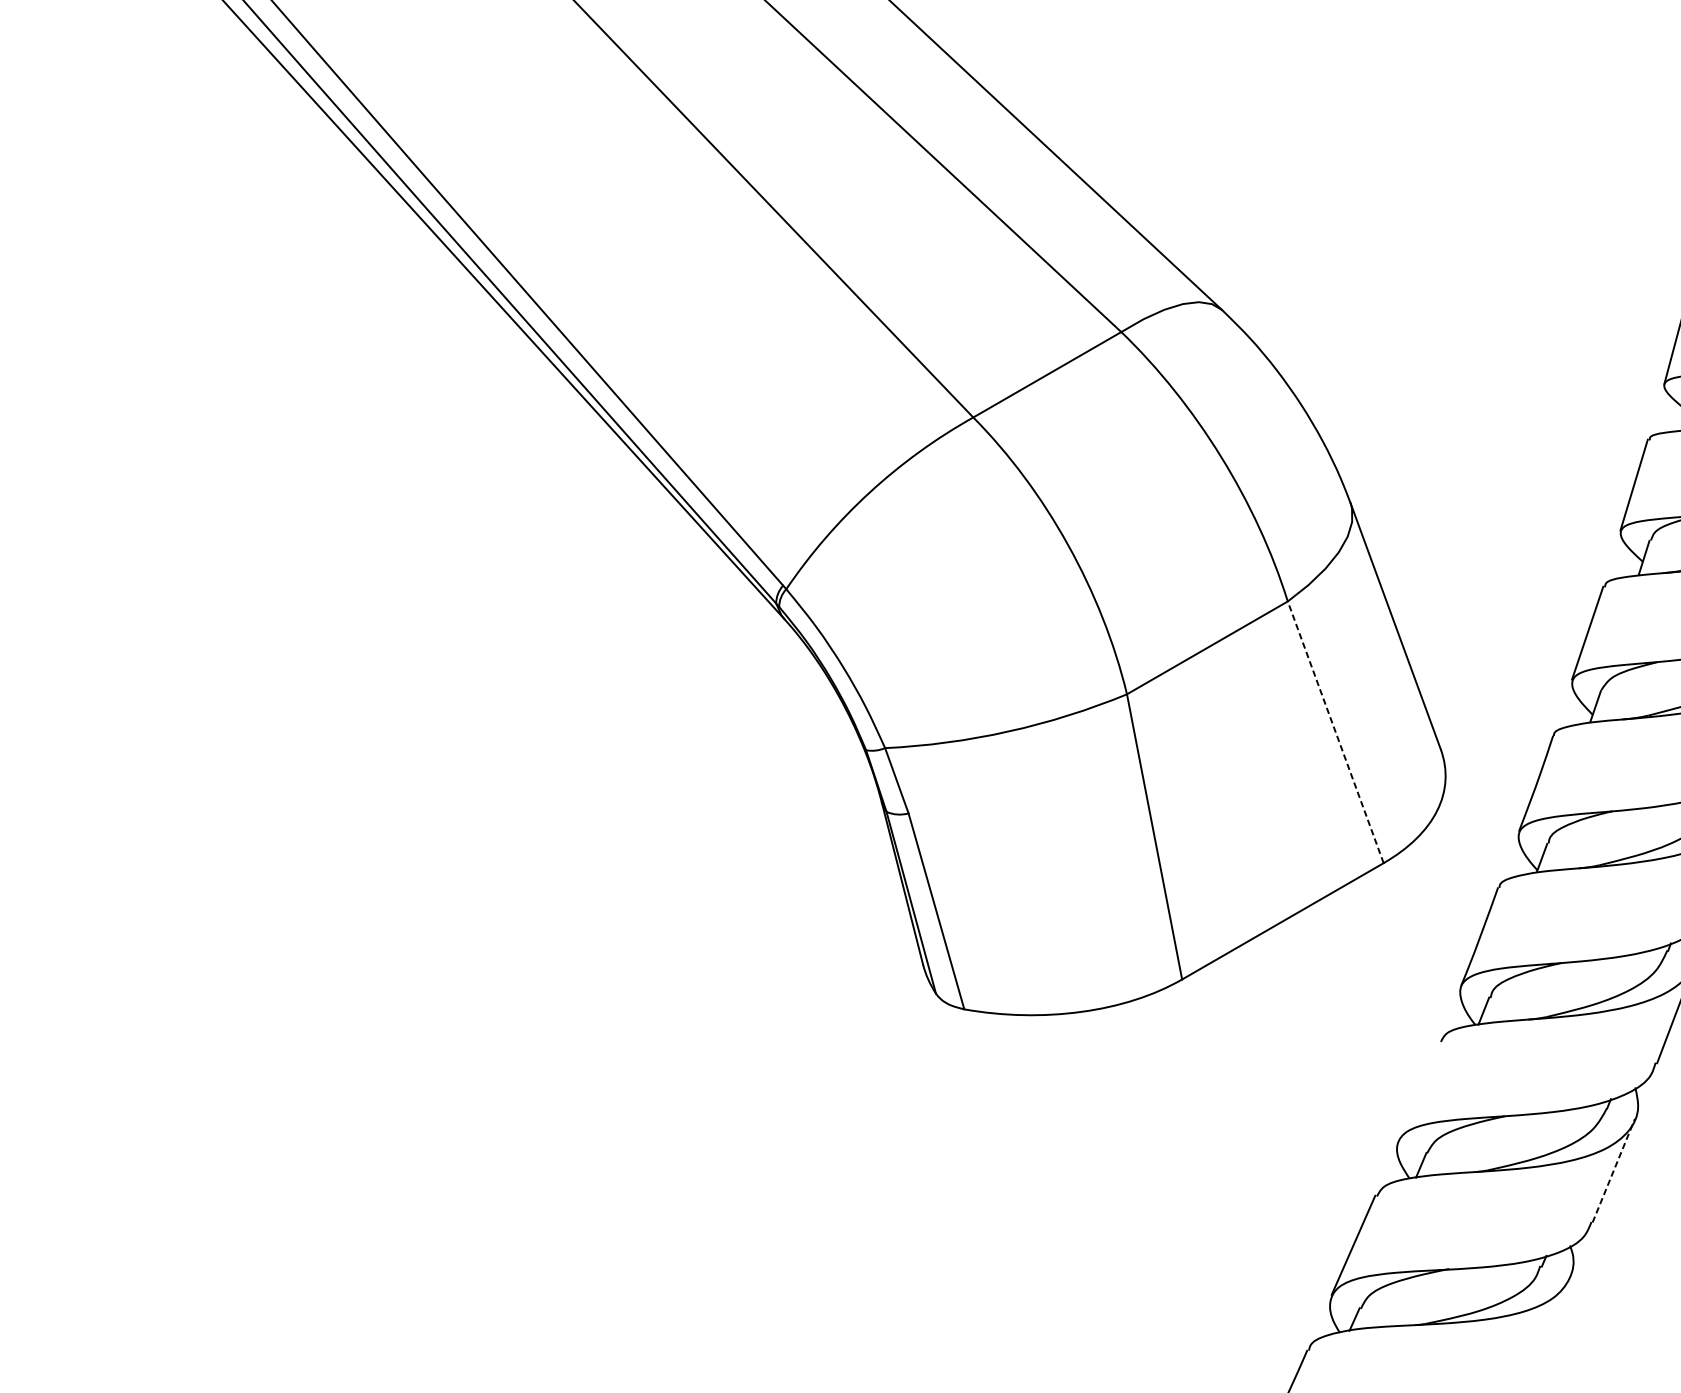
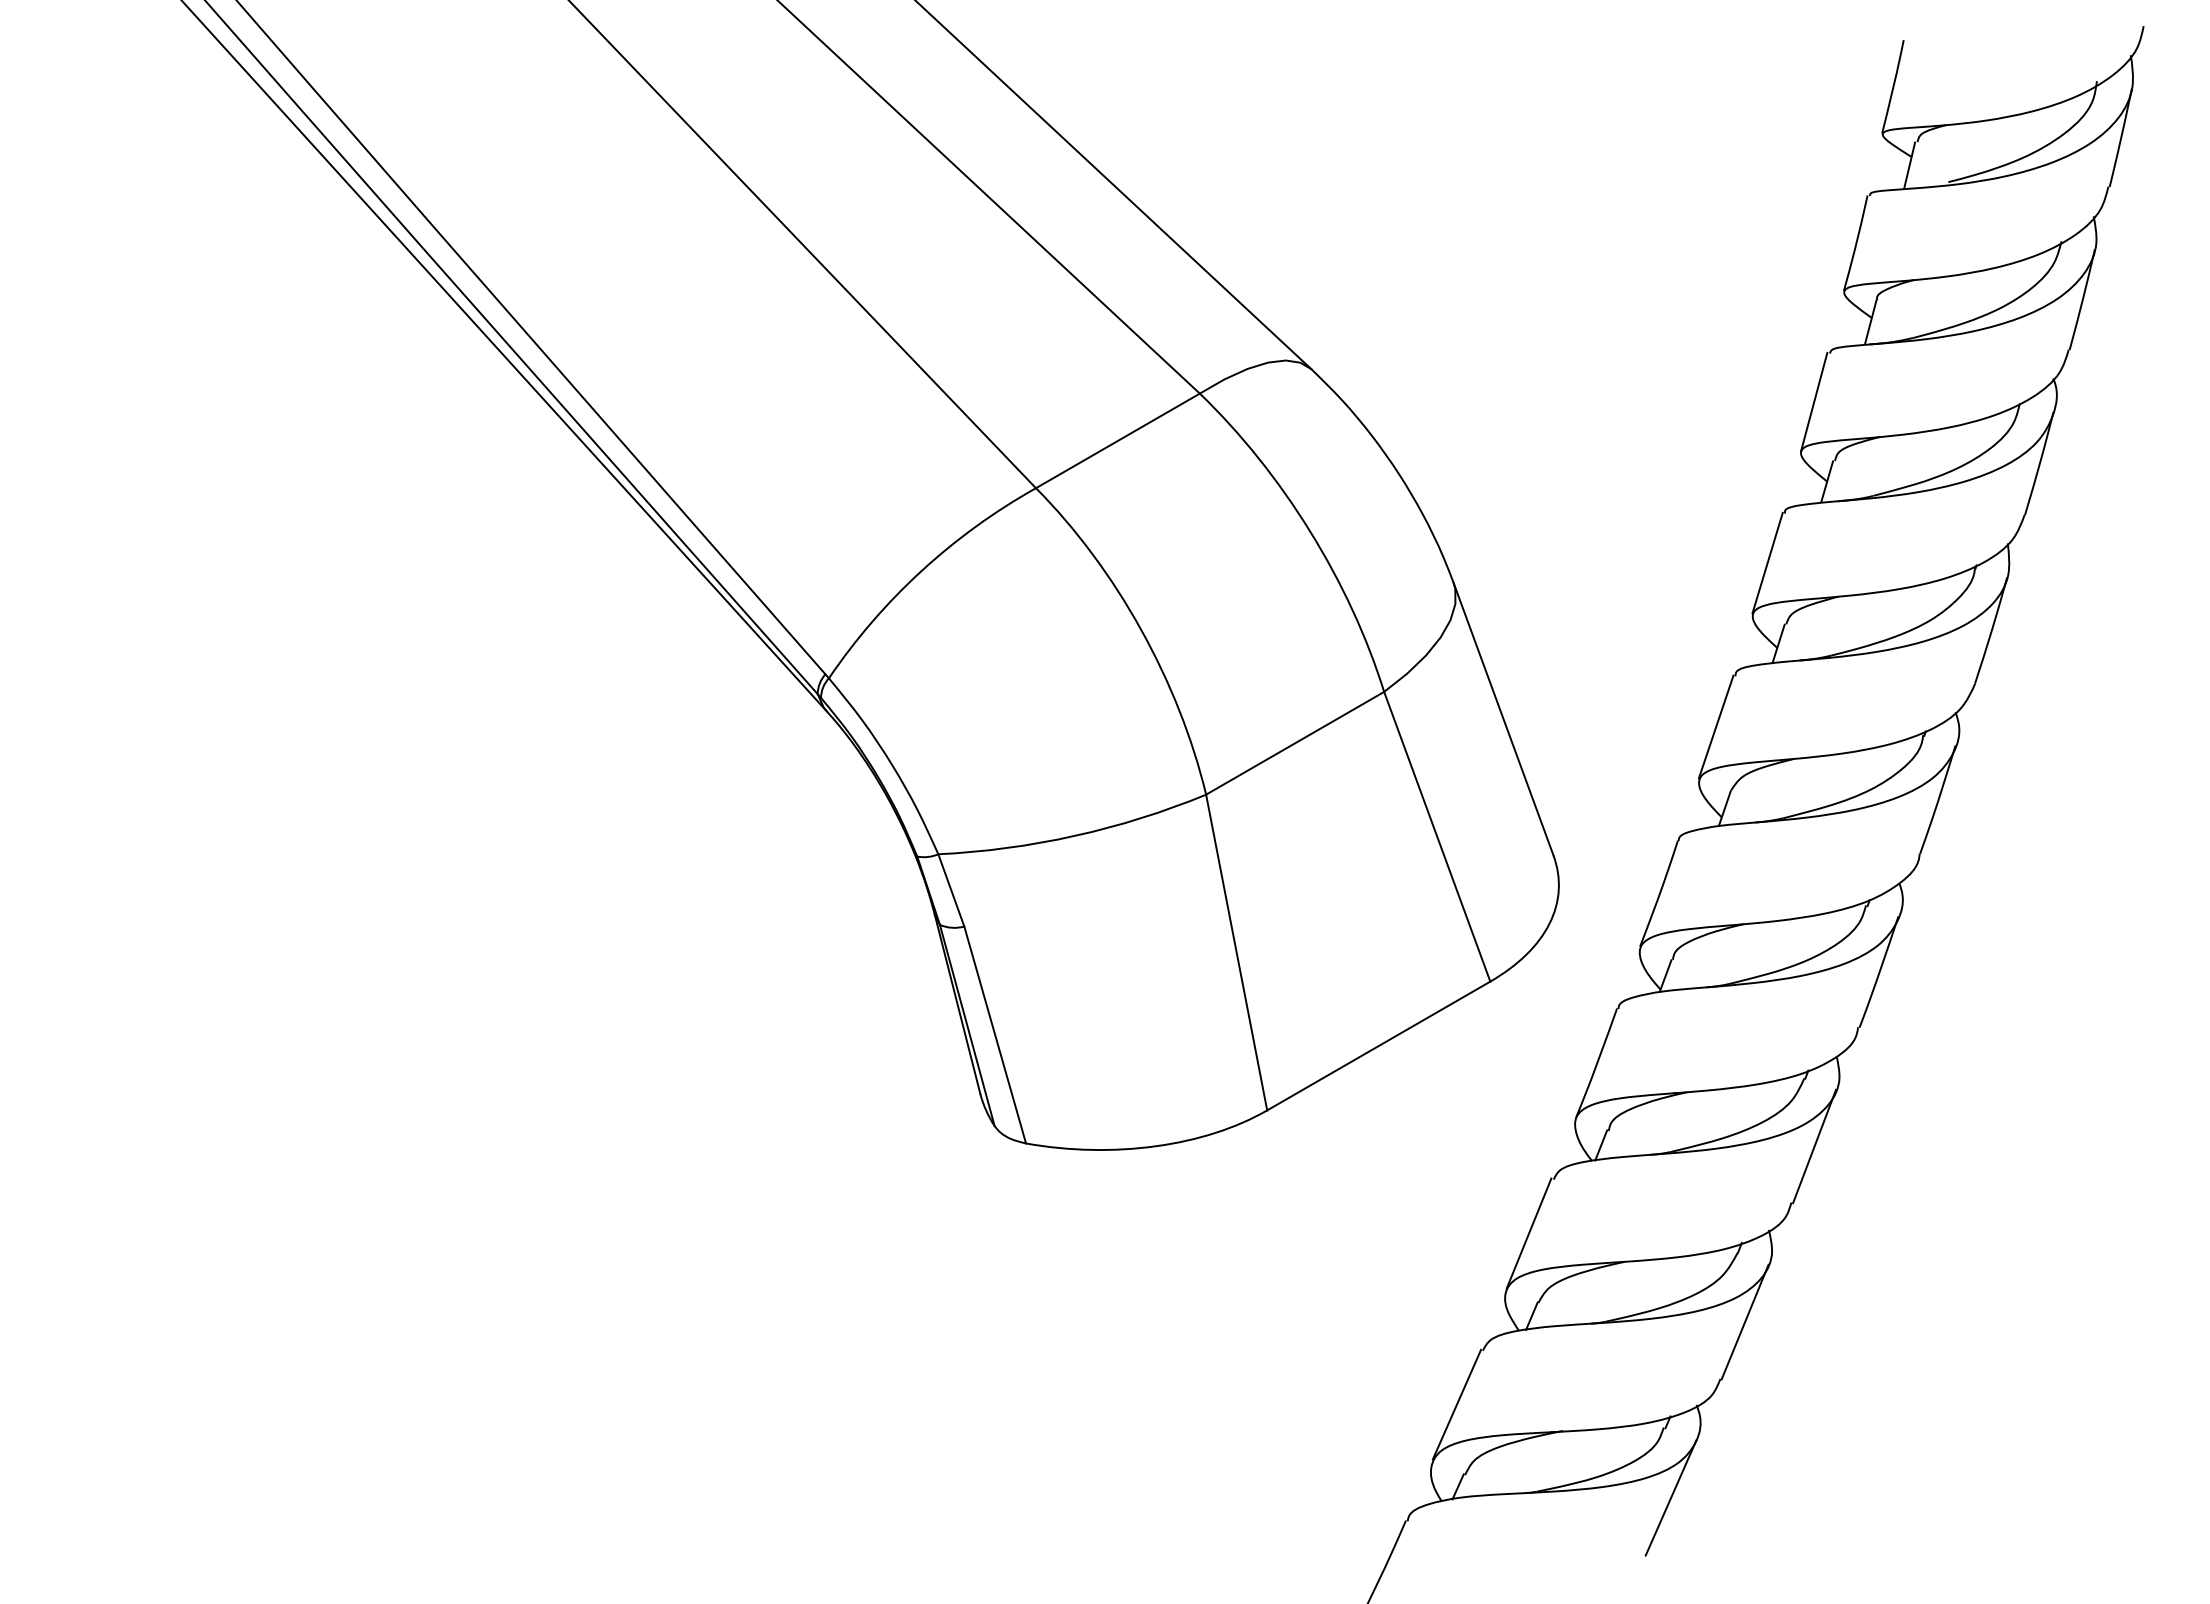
line: (1335, 732) -> (1437, 836), dashed -> solid
line: (1418, 1090) -> (1528, 1233), added
line: (1614, 1171) -> (1745, 1322), dashed -> solid
line: (1546, 1329) -> (1670, 1497), added

